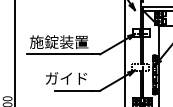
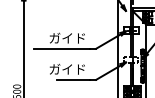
text: (59, 42) -> (61, 38), 施錠装置 -> ガイド

